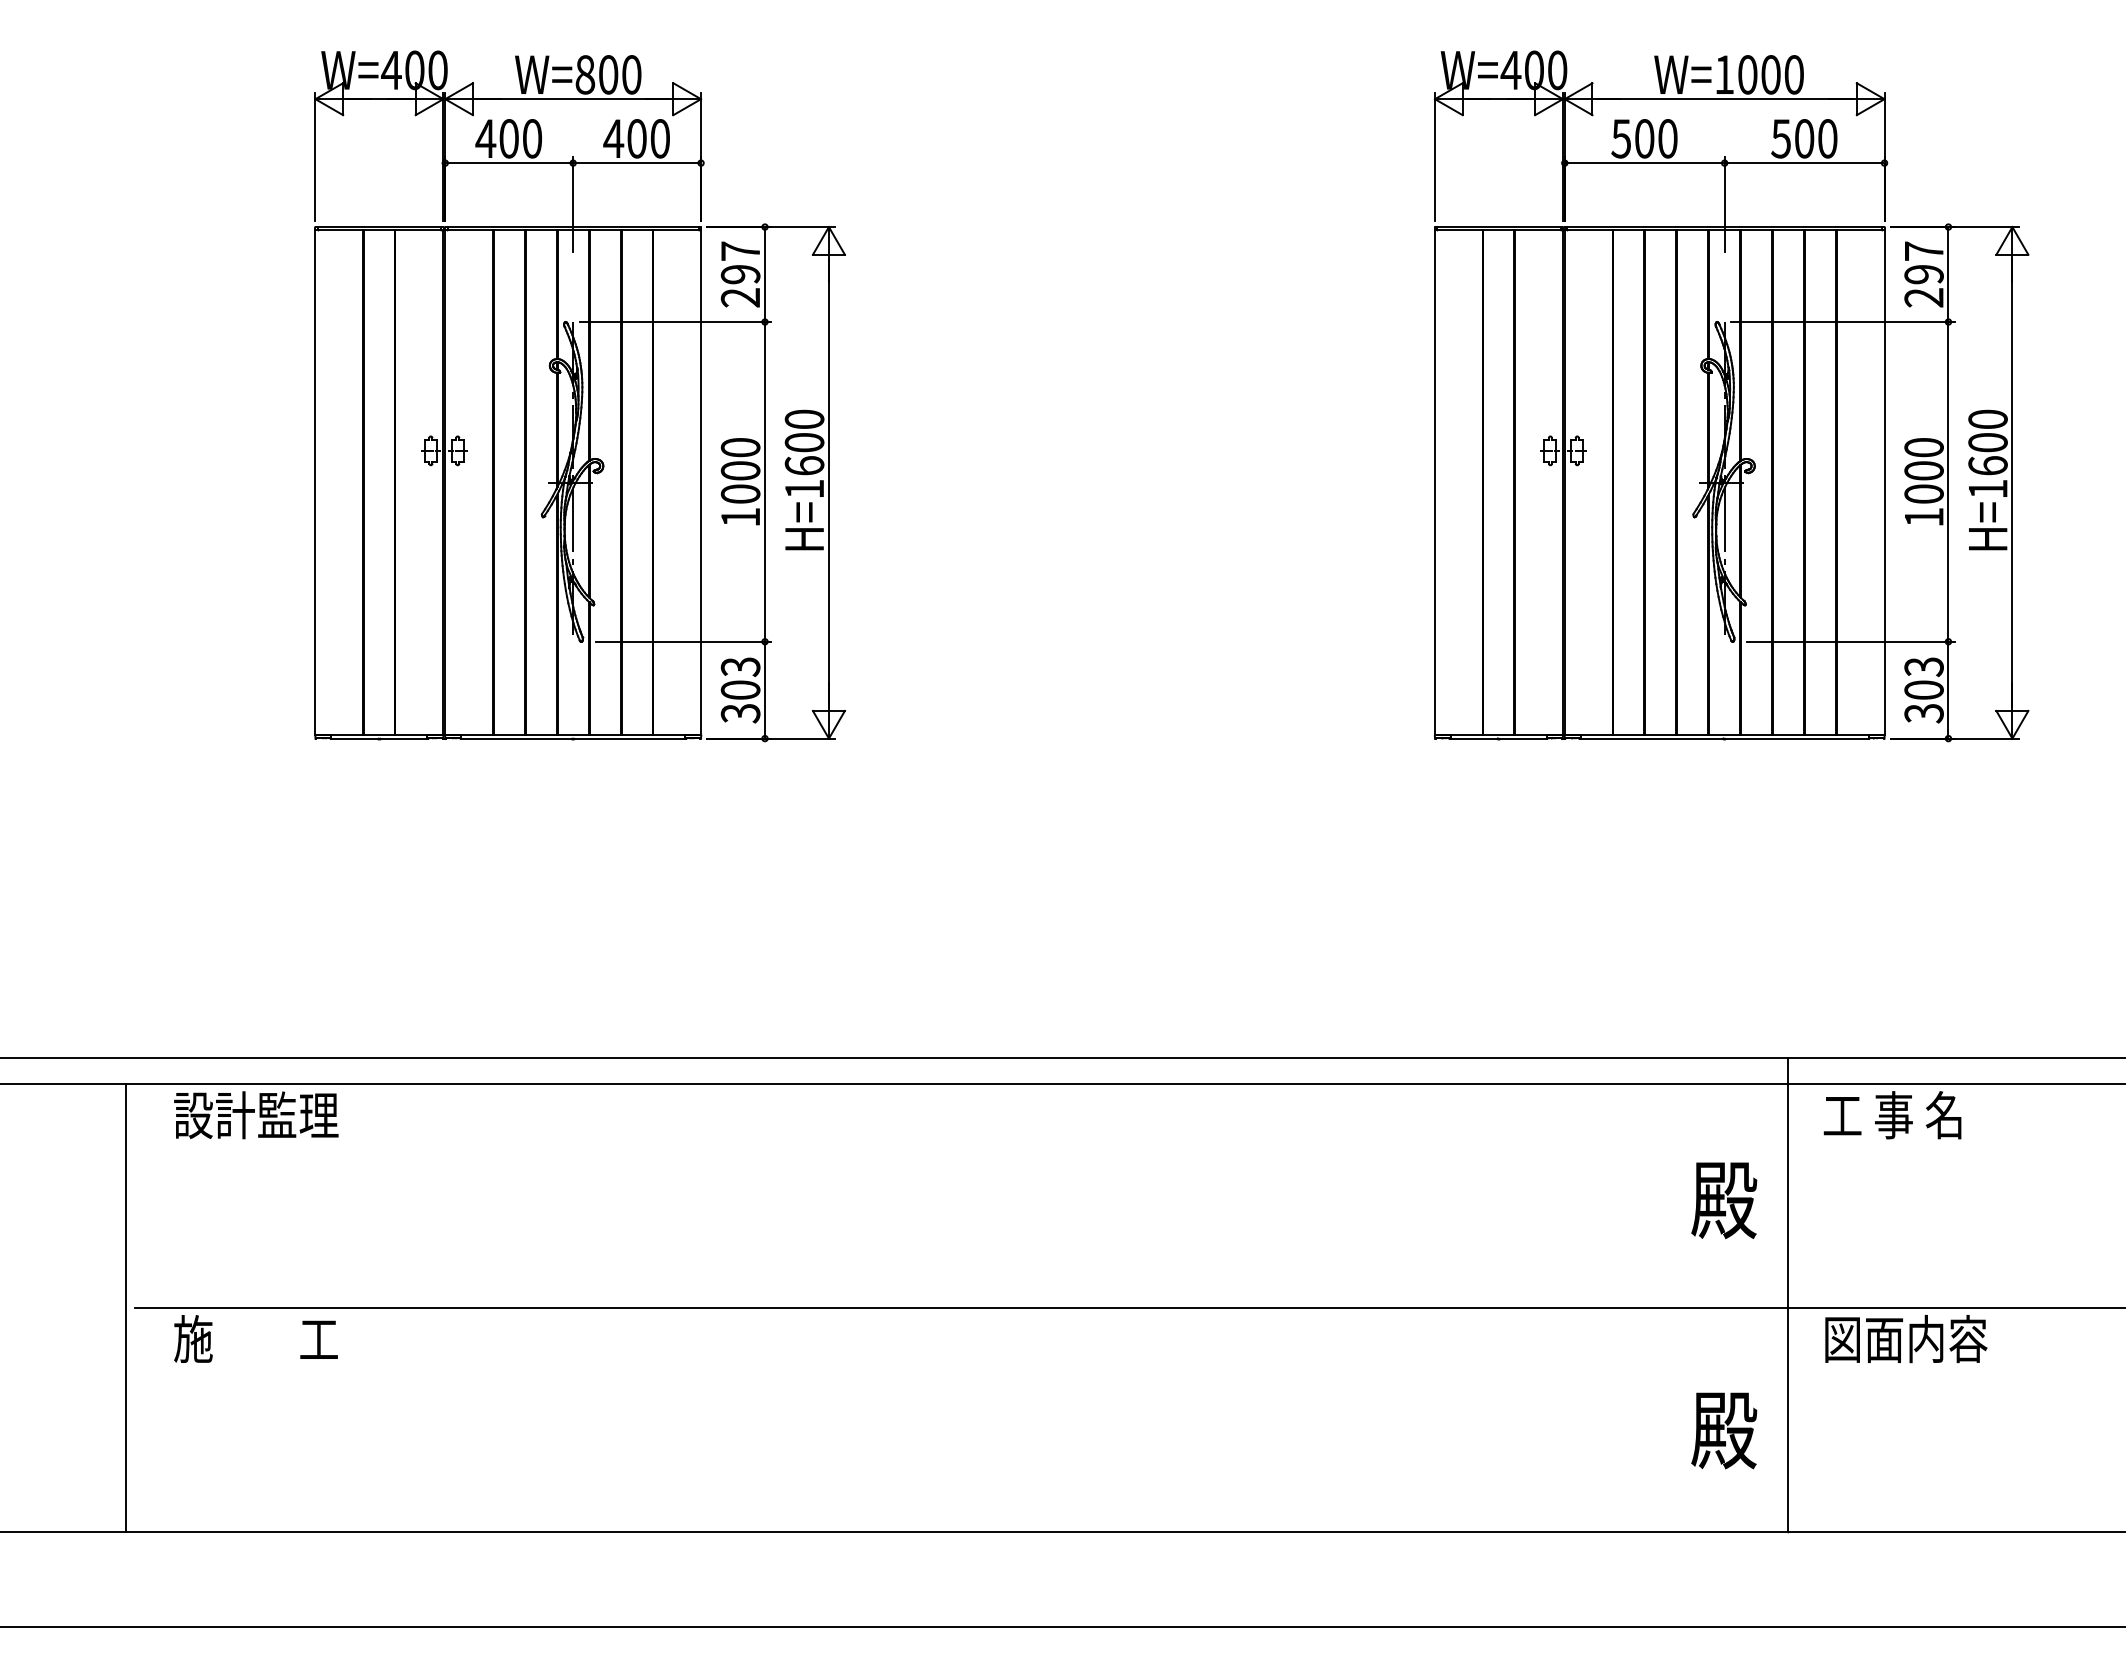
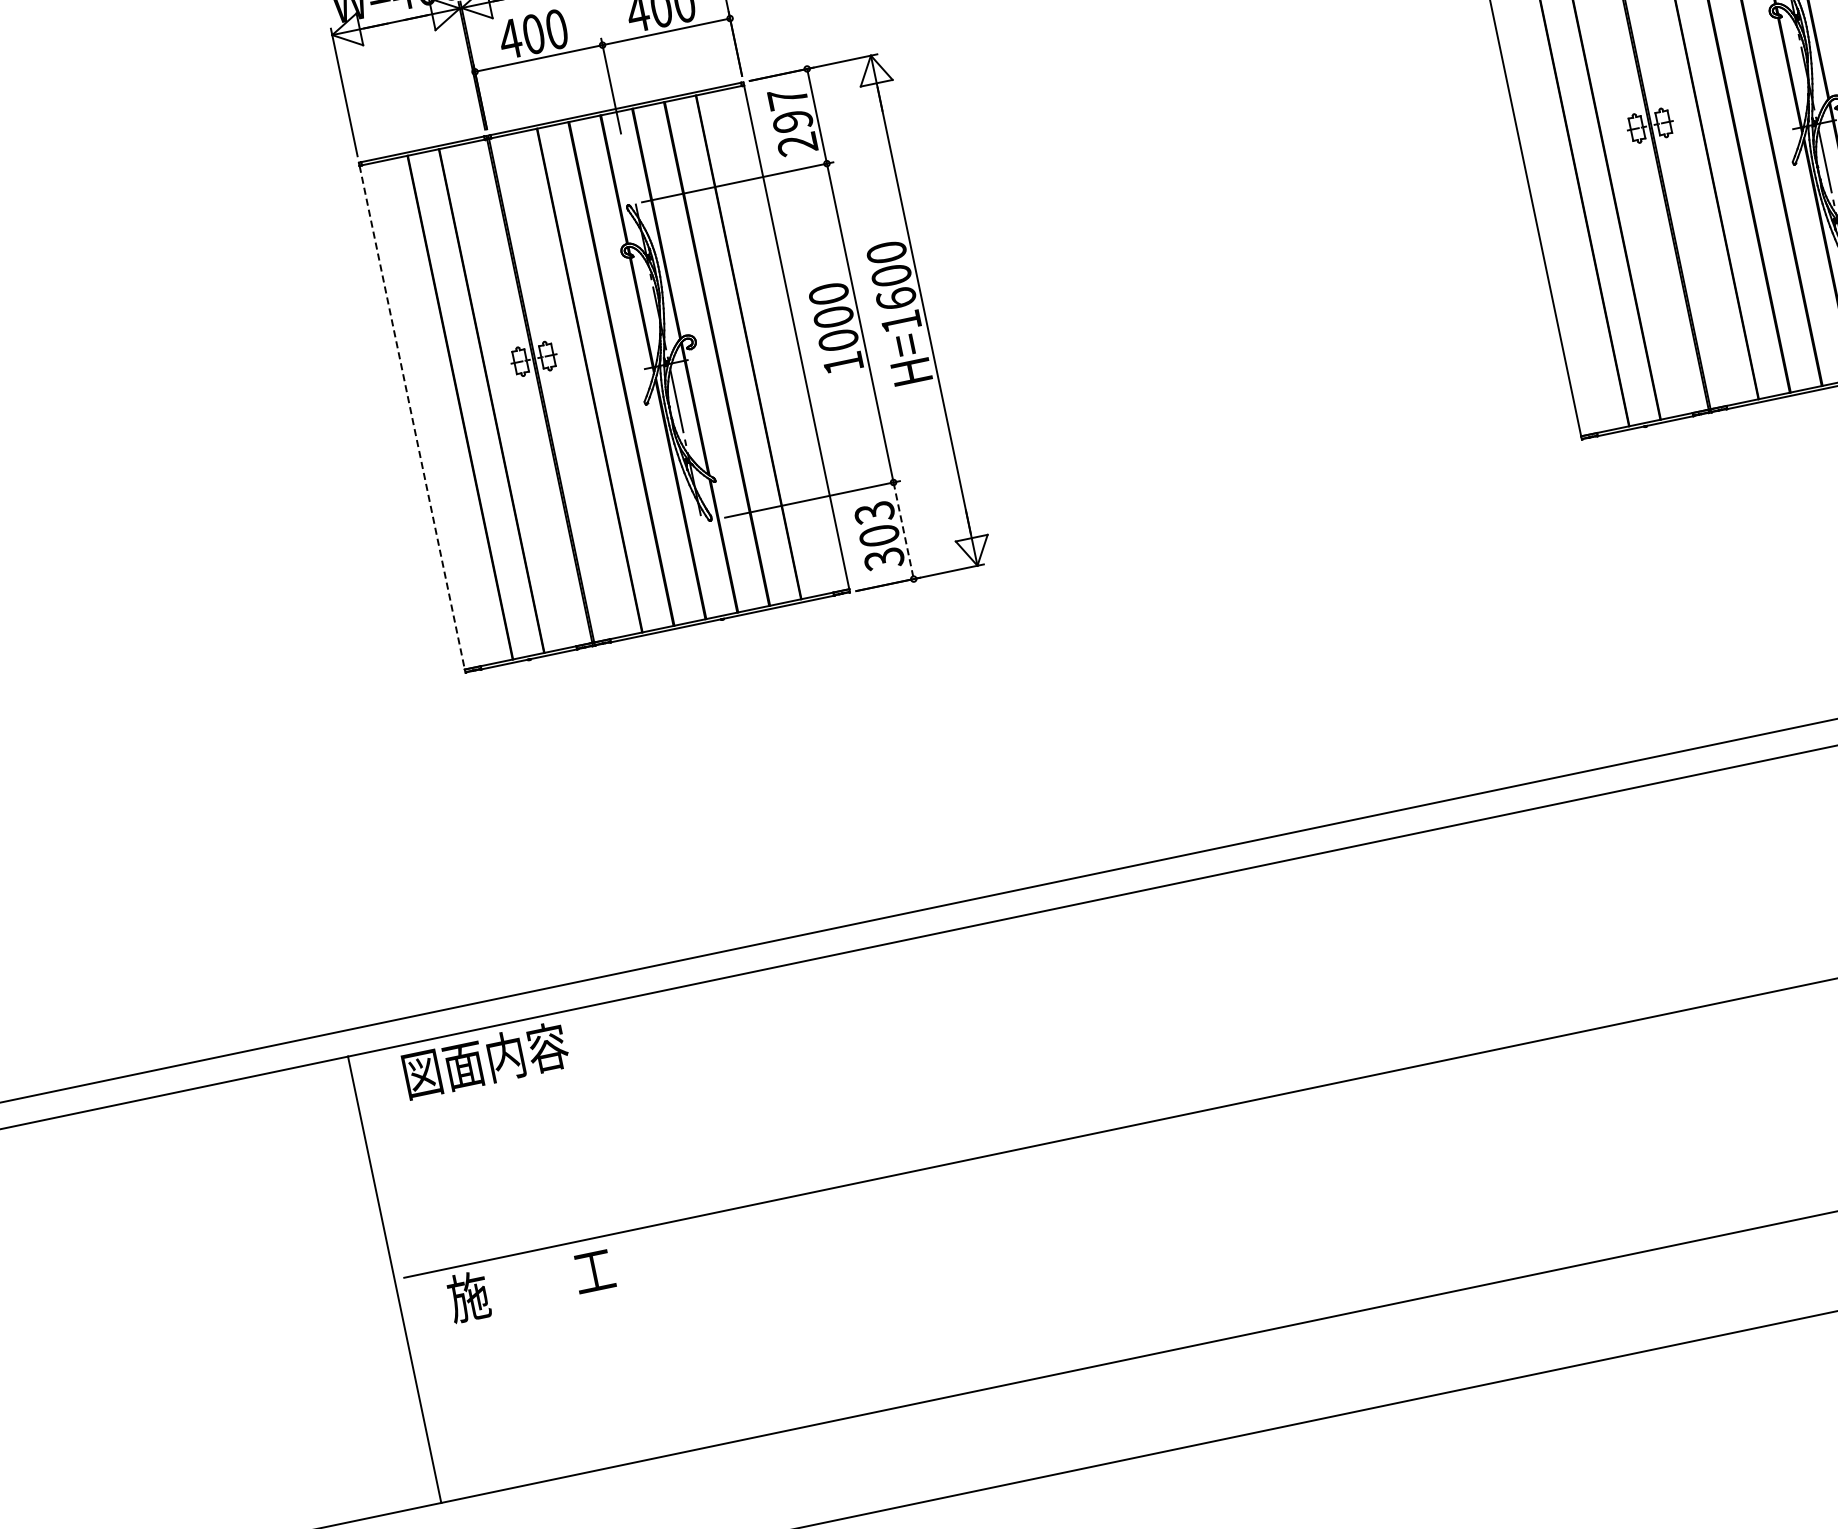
line: (315, 482) -> (412, 417), solid -> dashed
line: (764, 690) -> (903, 531), solid -> dashed
text: (256, 1115) -> (485, 1060), 設計監理 -> 図面内容

